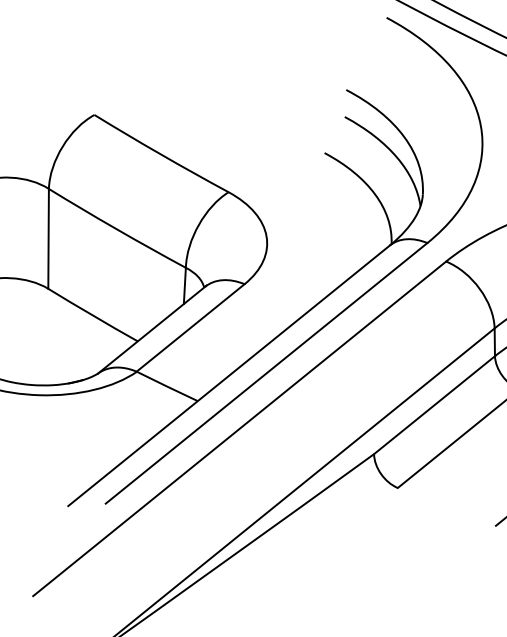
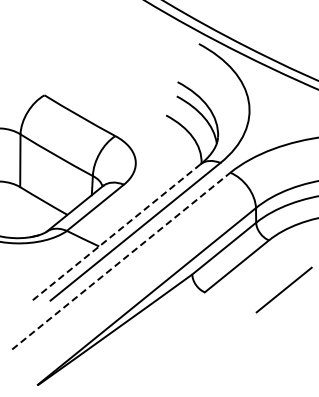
line: (228, 376) -> (115, 233), solid -> dashed
line: (240, 427) -> (121, 260), solid -> dashed

